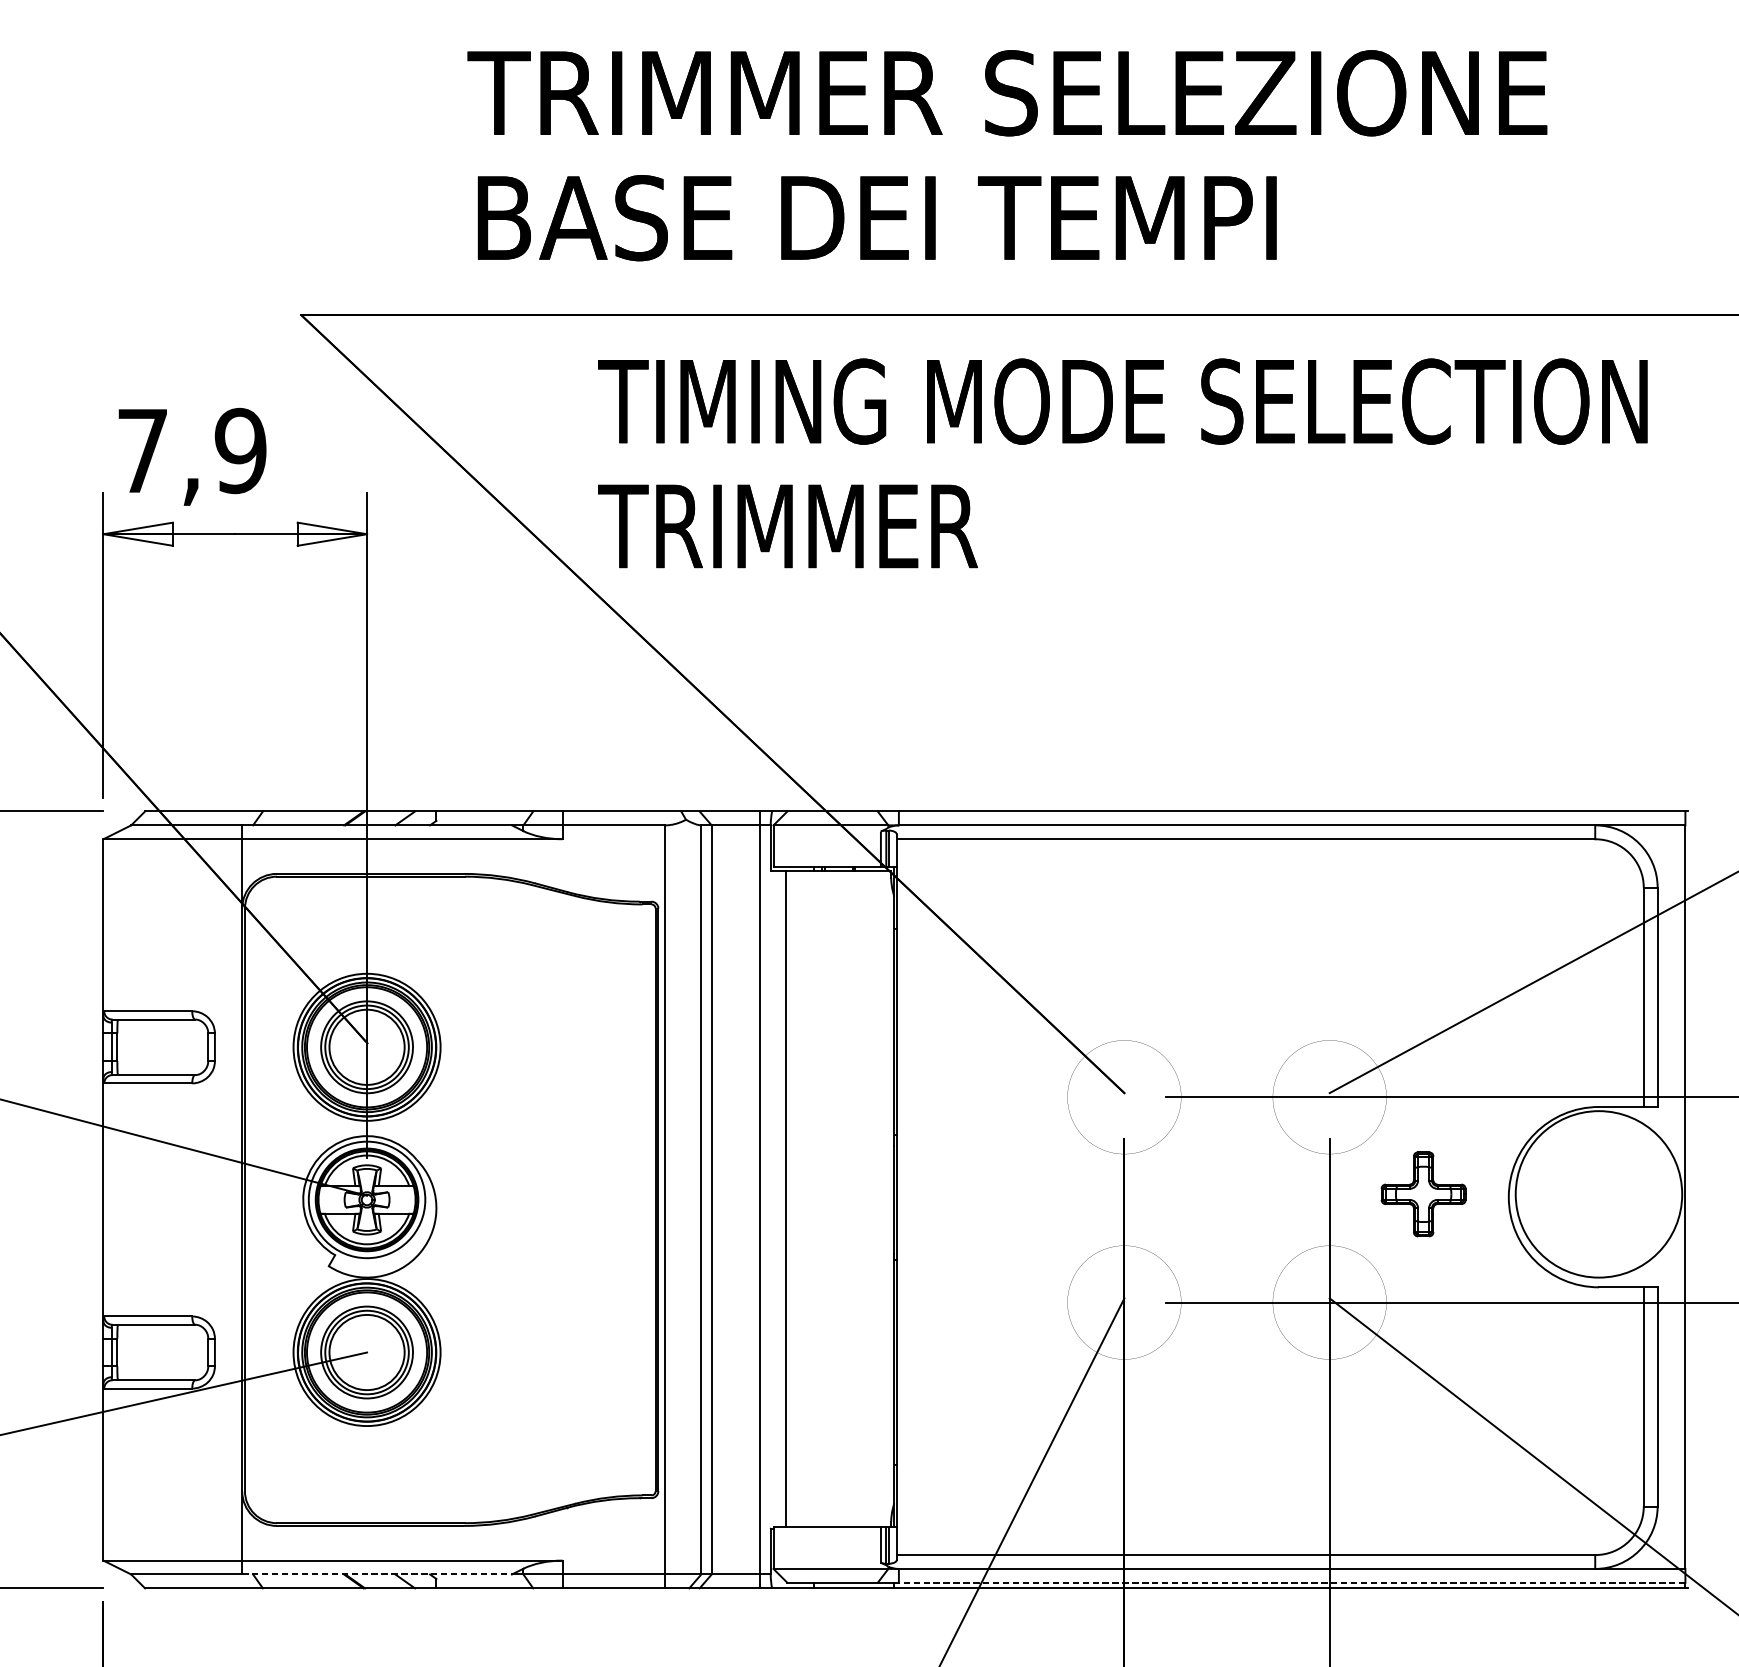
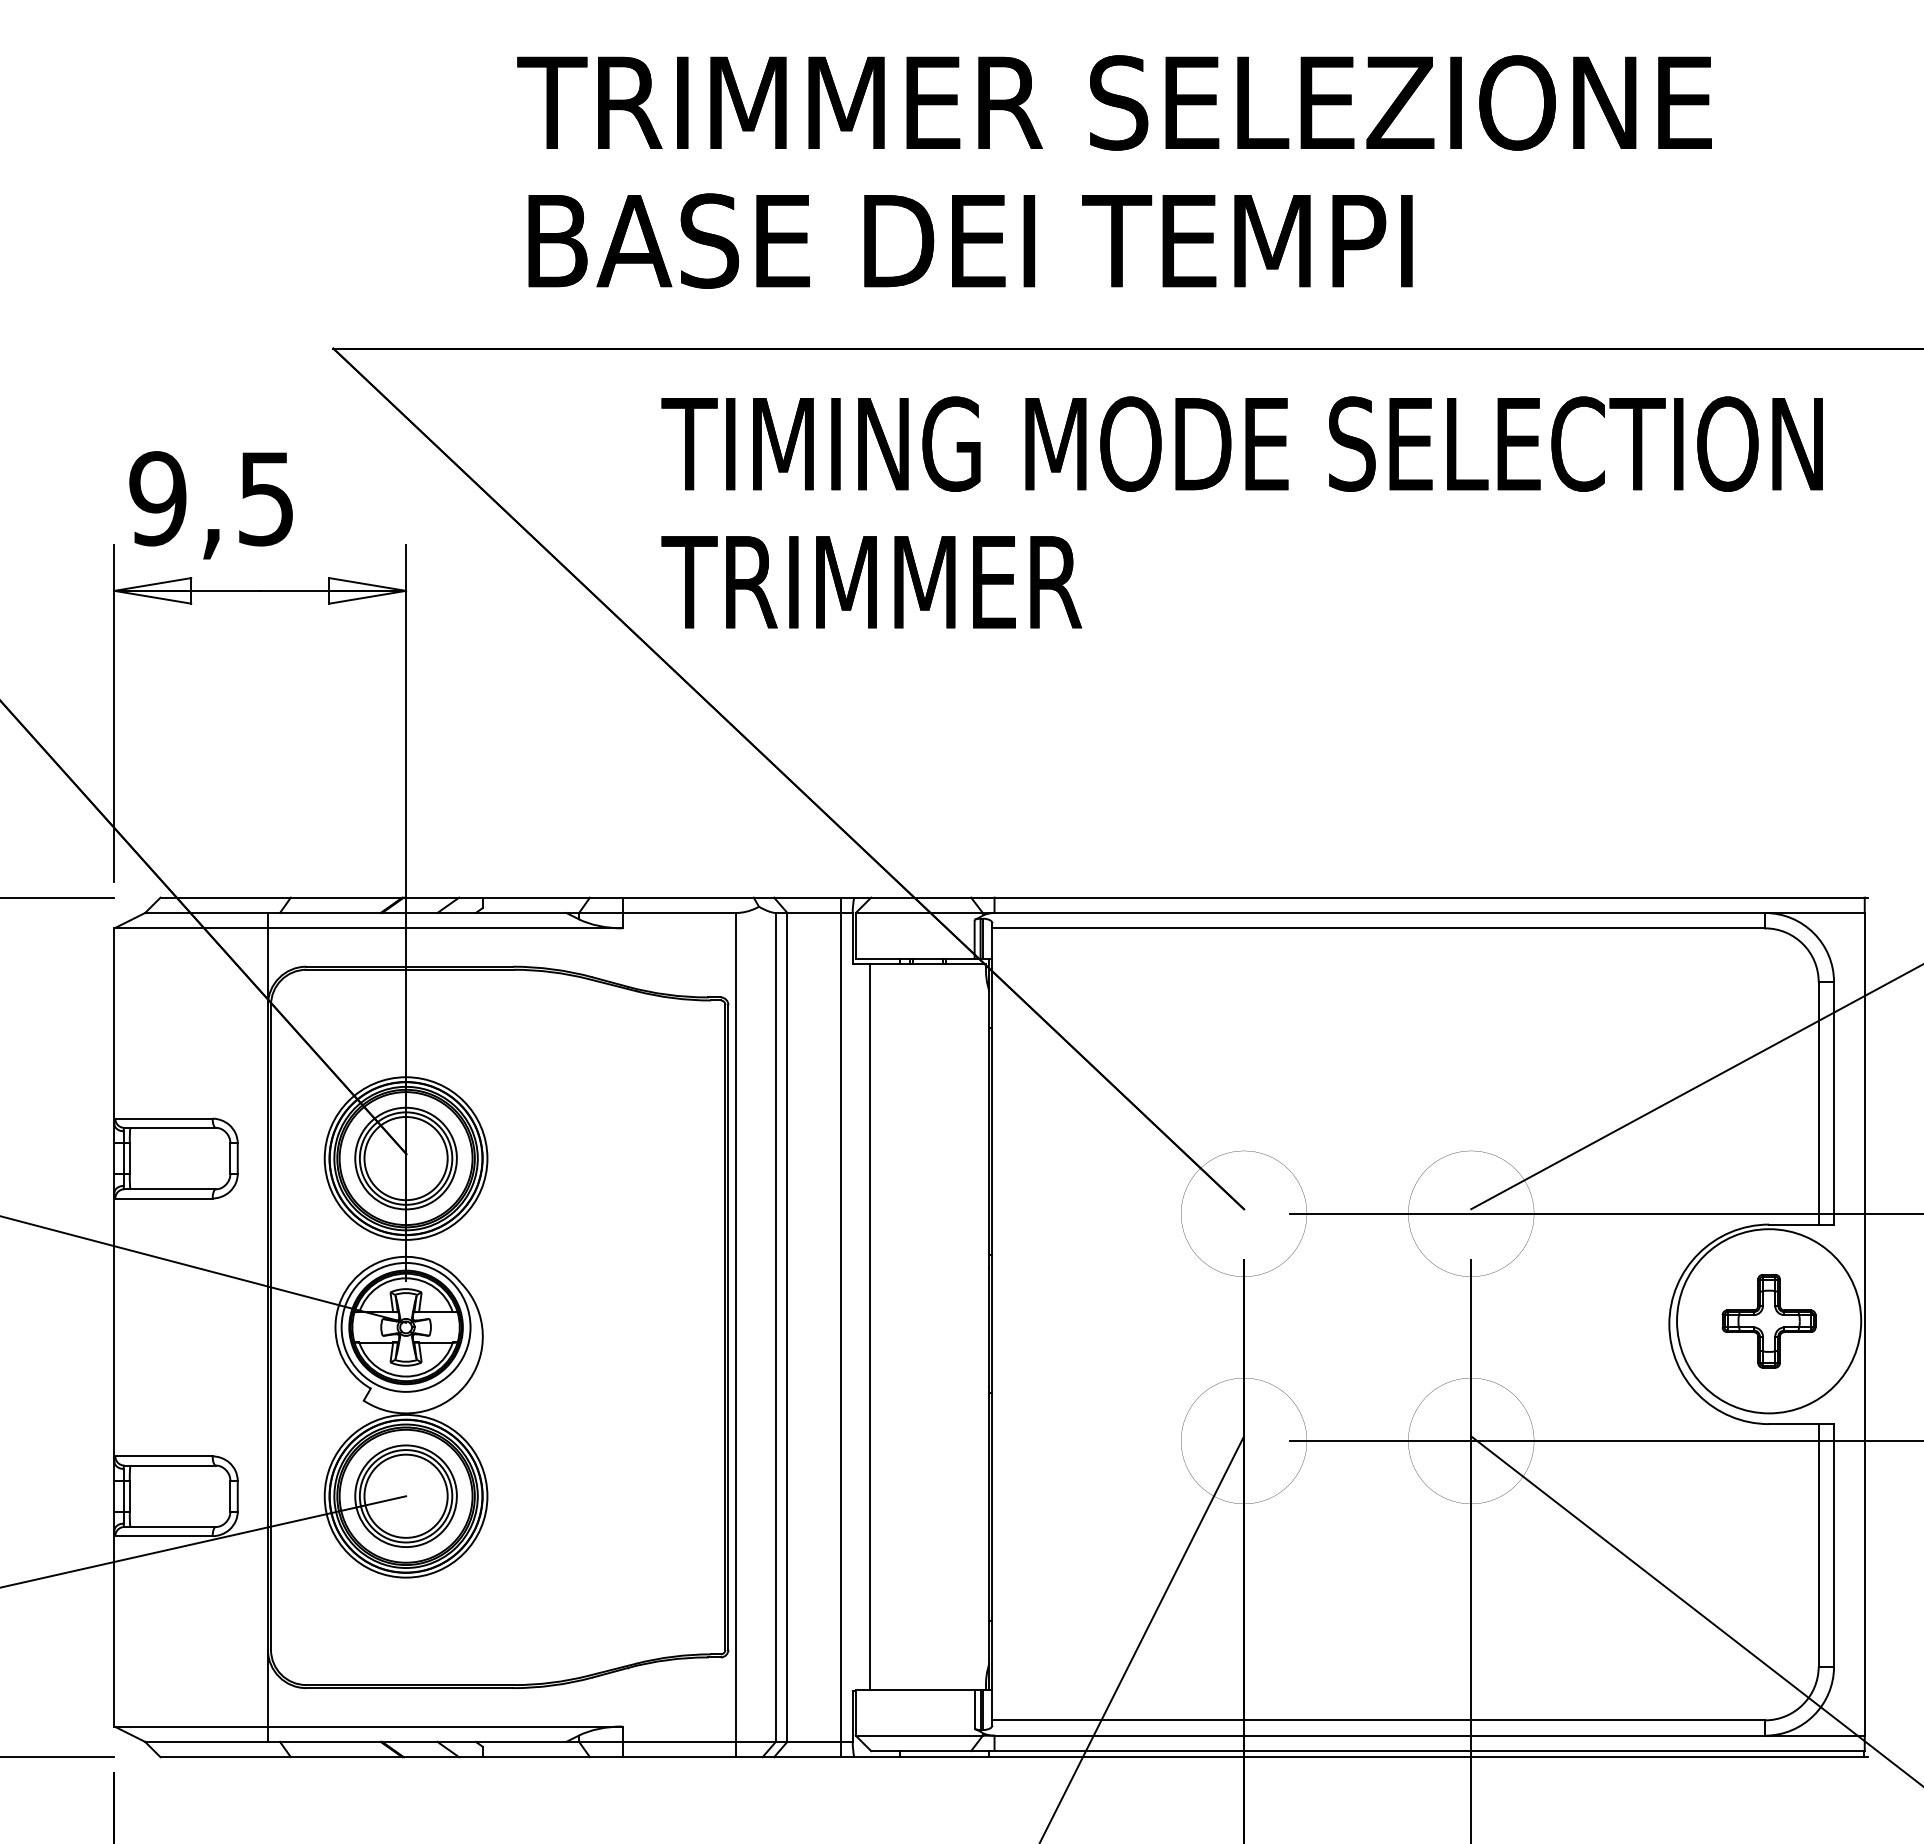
text: (191, 450) -> (211, 498), 7,9 -> 9,5
part: (1423, 1194) -> (1768, 1321), moved
line: (377, 1574) -> (417, 1741), dashed -> solid
line: (1292, 1583) -> (1429, 1751), dashed -> solid

